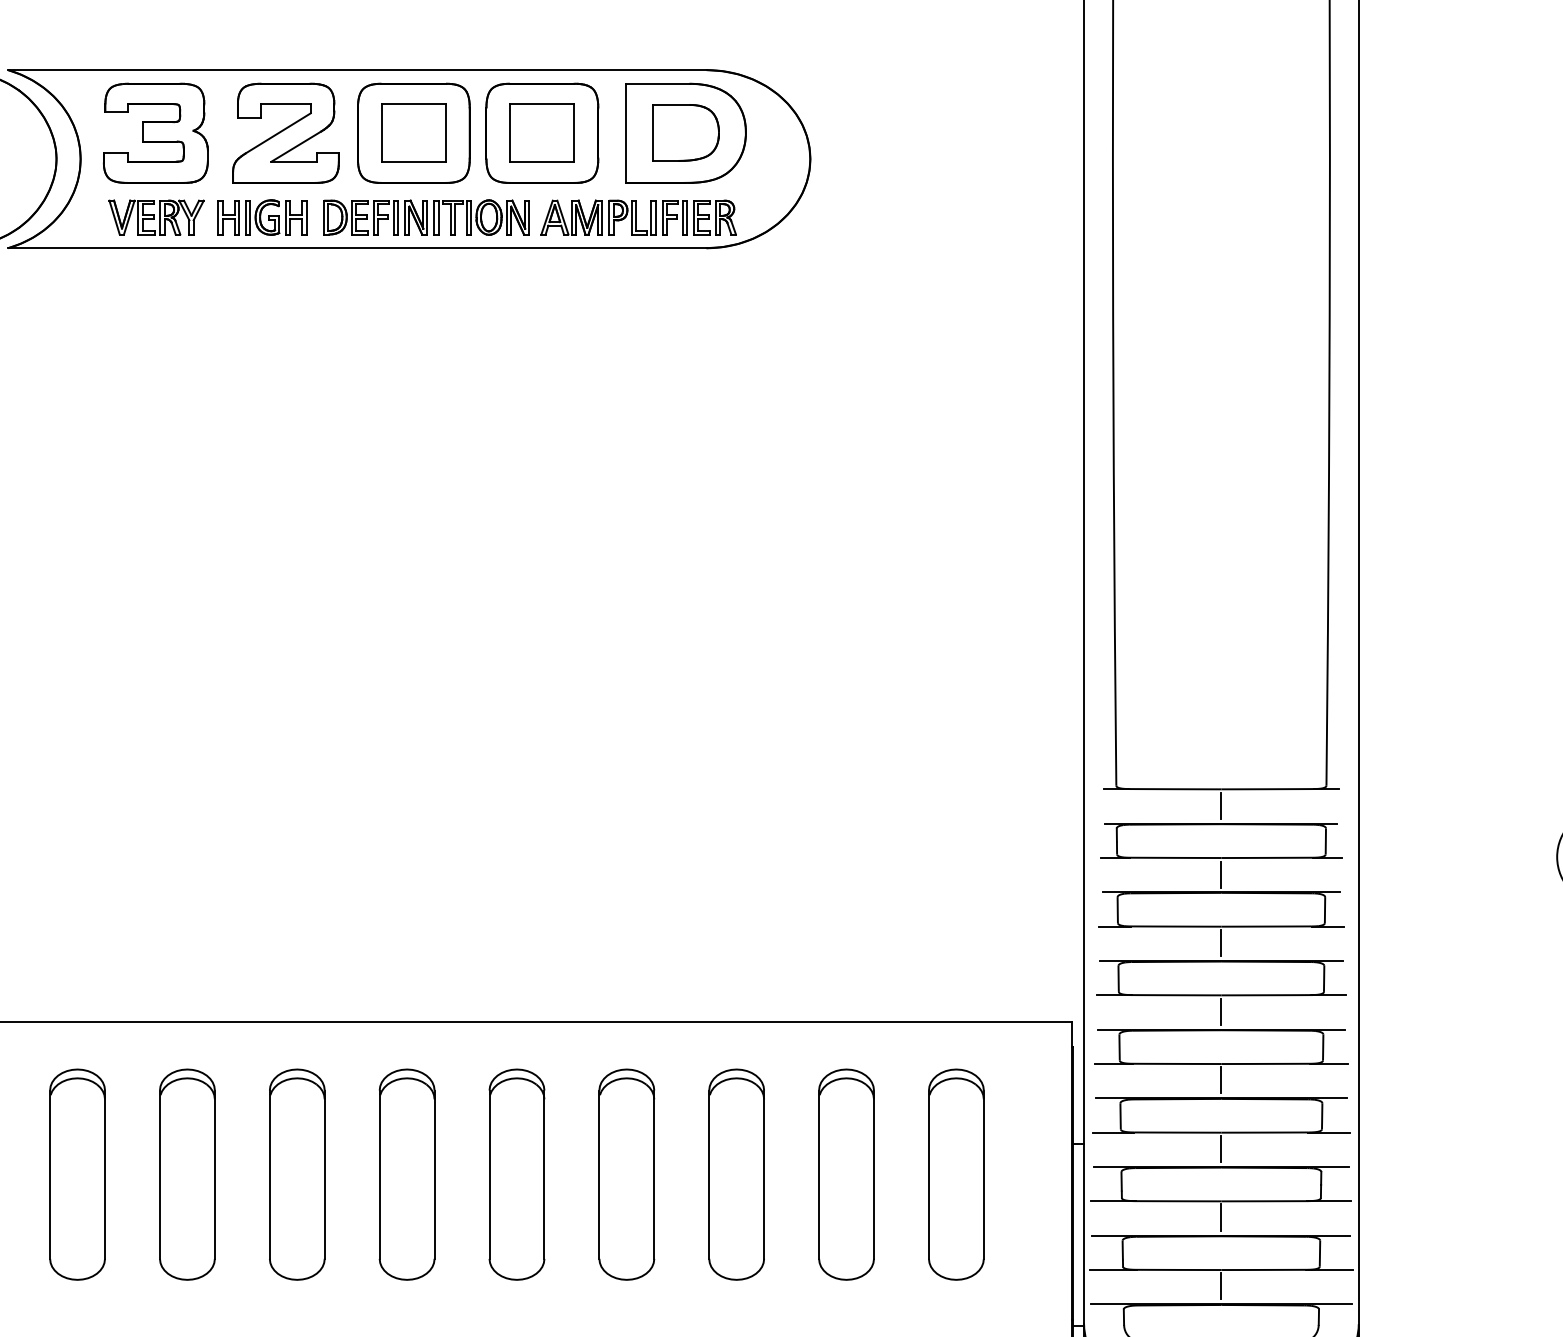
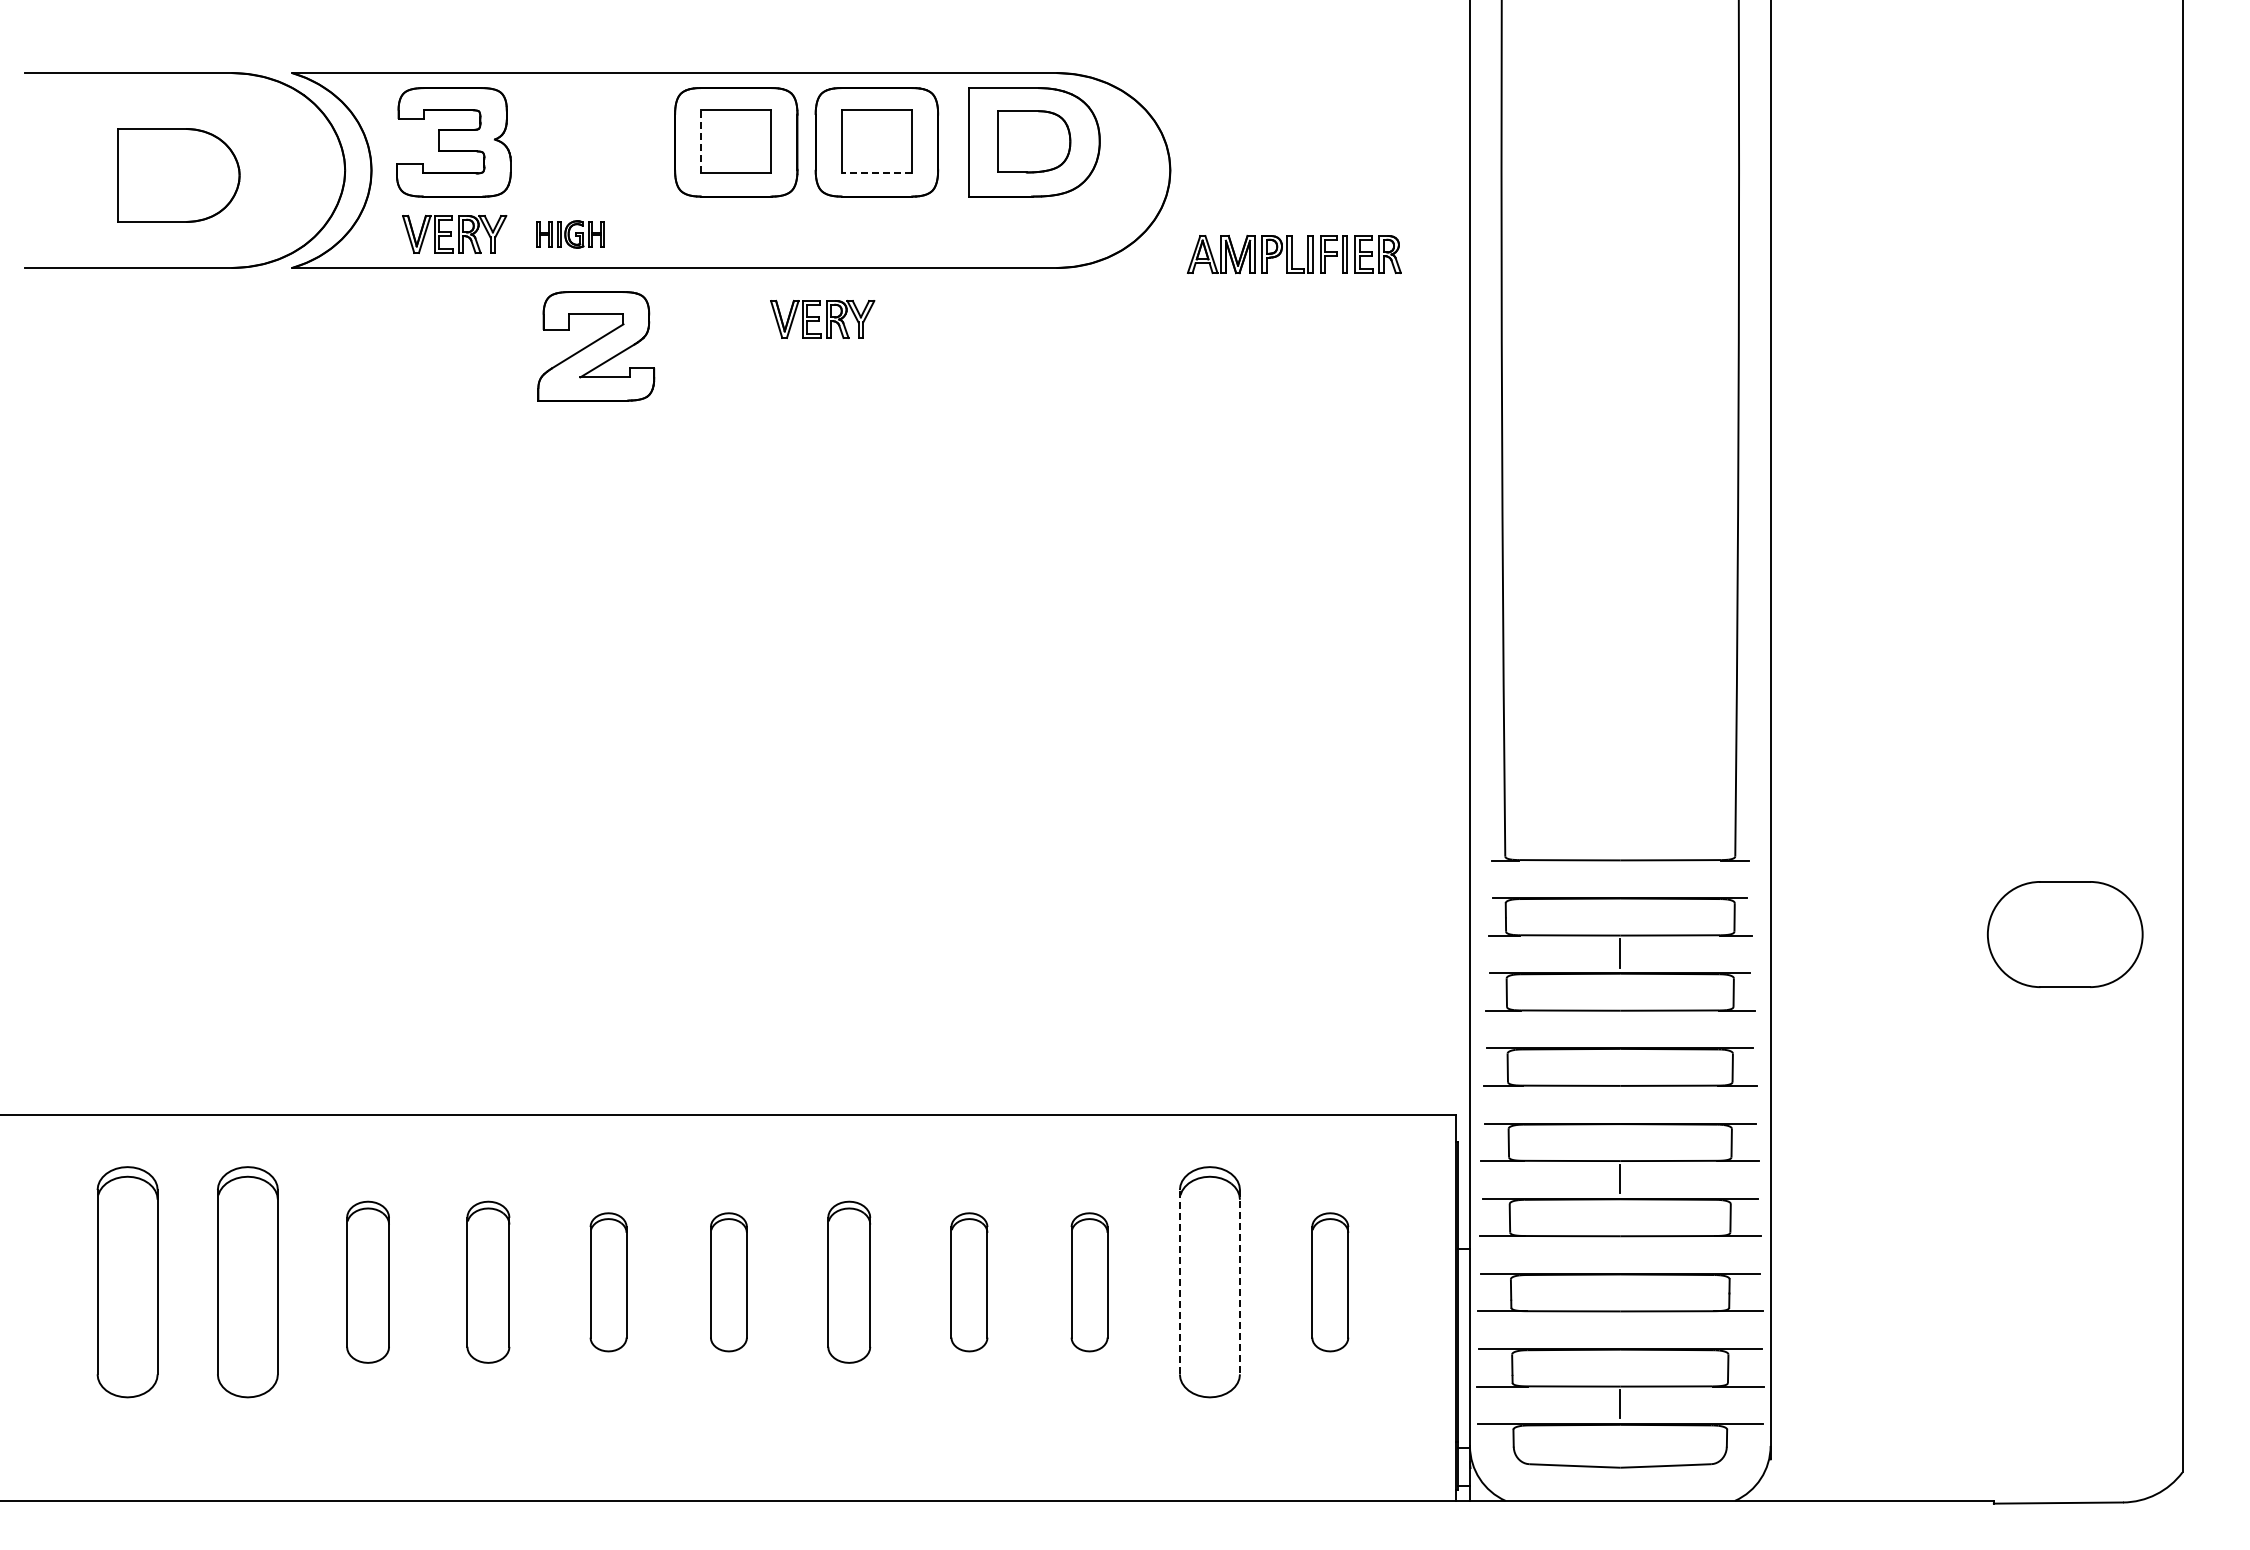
line: (382, 132) -> (701, 141), solid -> dashed
part: (286, 133) -> (596, 346), moved
line: (541, 161) -> (876, 173), solid -> dashed
part: (262, 217) -> (570, 234), size x0.7
part: (426, 217) -> (750, 234), removed
part: (637, 217) -> (1293, 254), moved
part: (492, 294) -> (822, 318), added
line: (1221, 805) -> (1620, 878), removed
line: (1221, 942) -> (1620, 1028), removed
line: (1221, 1011) -> (1620, 1103), removed
line: (1221, 1148) -> (1620, 1253), removed
part: (76, 1174) -> (367, 1282), size x0.7
part: (187, 1174) -> (488, 1282), size x0.7
part: (297, 1174) -> (608, 1282), size x0.6
part: (406, 1174) -> (728, 1282), size x0.6
part: (517, 1174) -> (849, 1282), size x0.7
part: (626, 1174) -> (969, 1282), size x0.6
part: (736, 1174) -> (1089, 1282), size x0.6
line: (818, 1174) -> (1179, 1281), solid -> dashed
line: (874, 1174) -> (1240, 1282), solid -> dashed
part: (956, 1174) -> (1330, 1282), size x0.6
line: (1221, 1216) -> (1620, 1328), removed

